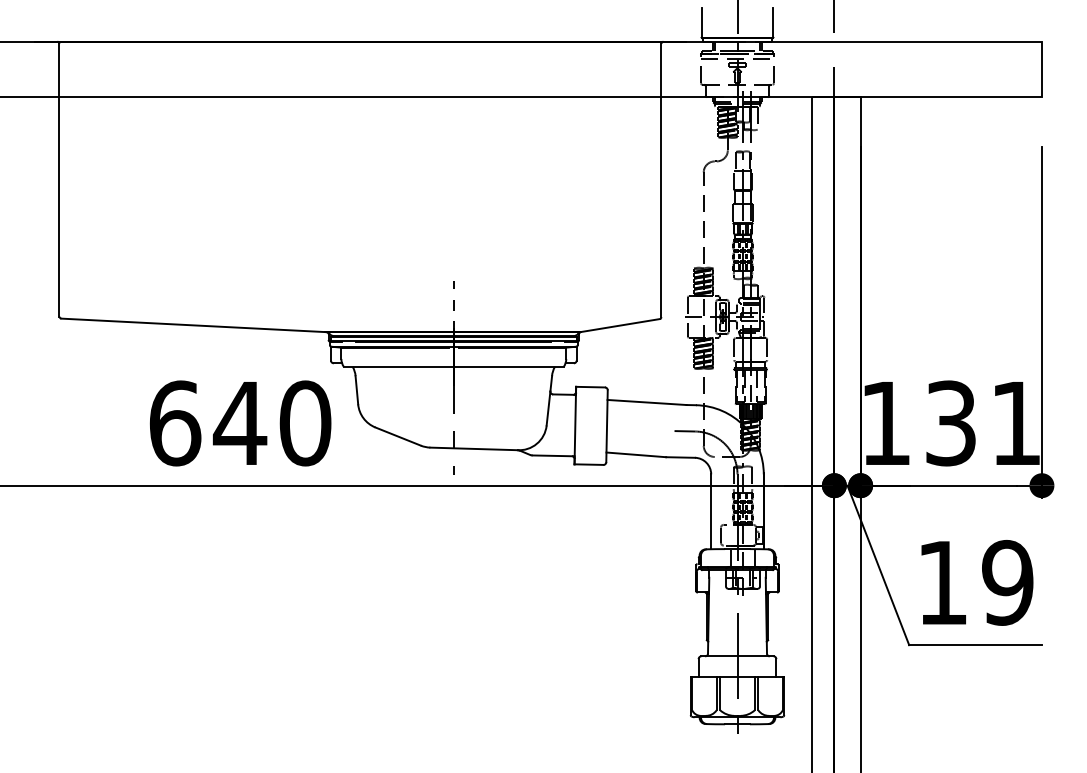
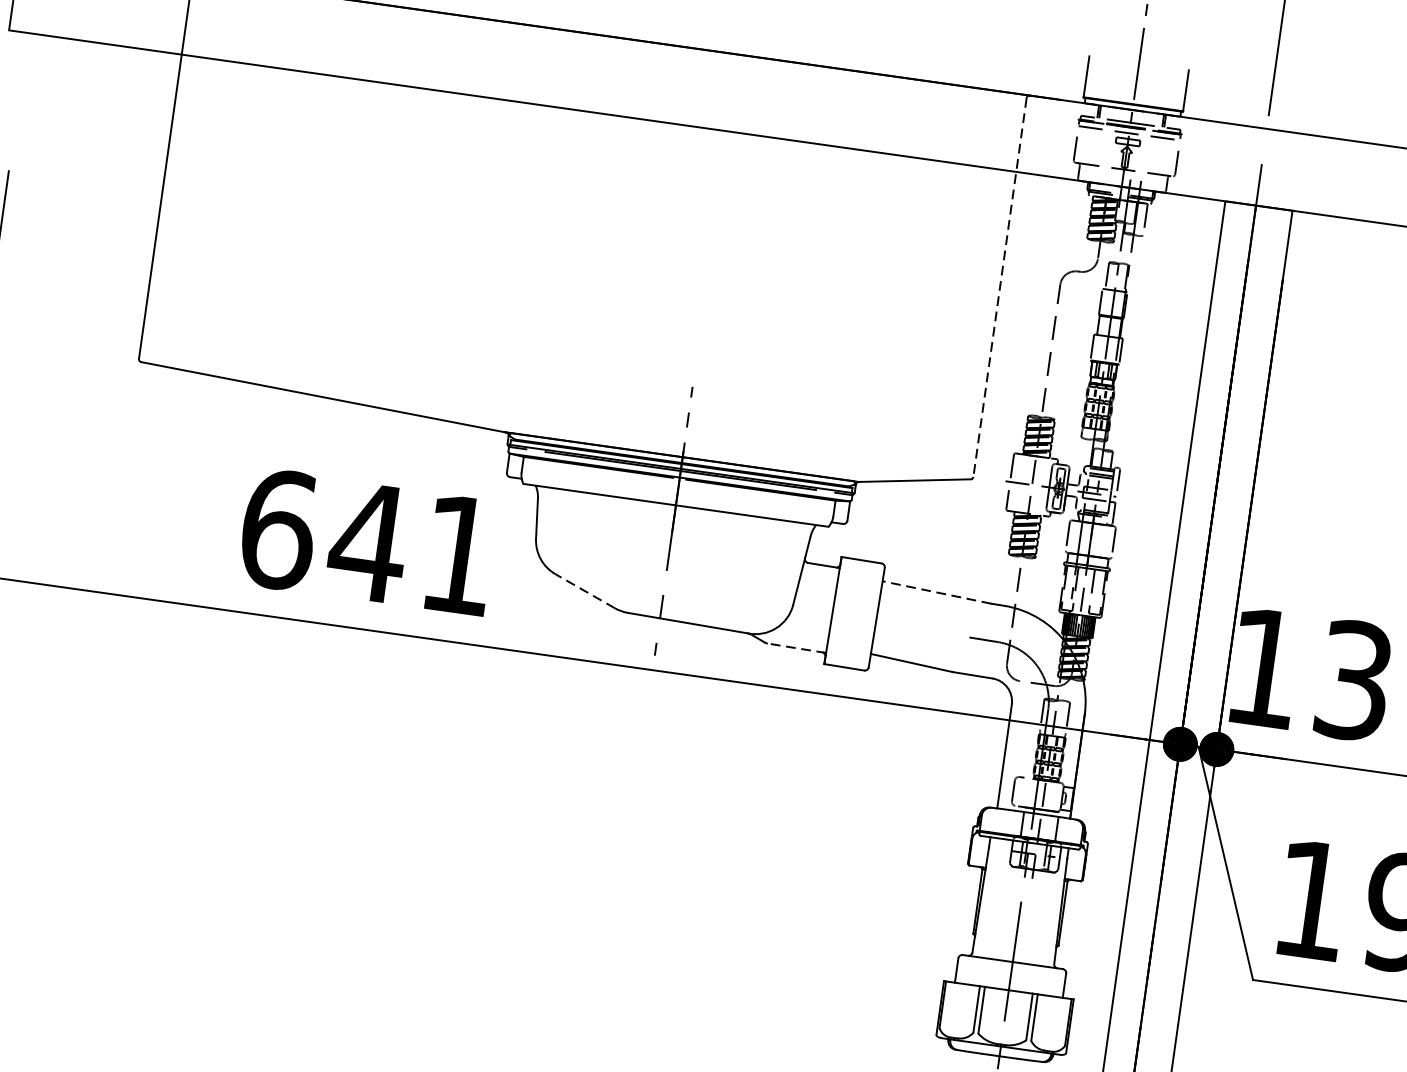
line: (661, 180) -> (1000, 287), solid -> dashed
line: (647, 402) -> (937, 592), solid -> dashed
text: (305, 423) -> (459, 555), 640 -> 641
line: (397, 436) -> (584, 591), solid -> dashed
line: (553, 455) -> (796, 647), solid -> dashed

